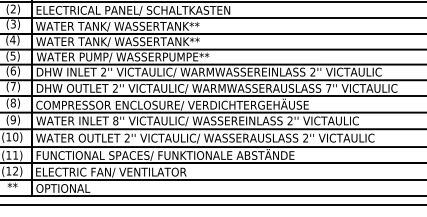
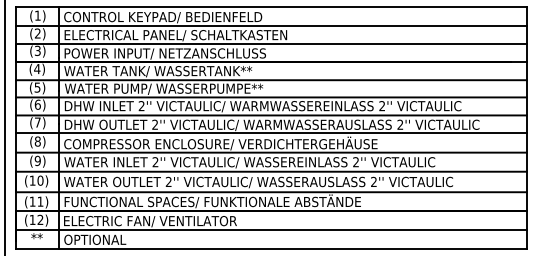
text: (123, 26) -> (164, 53), WATER TANK/ WASSERTANK** -> POWER INPUT/ NETZANSCHLUSS
text: (328, 88) -> (400, 124), 7'' -> 2''
text: (115, 121) -> (155, 162), 8'' -> 2''

